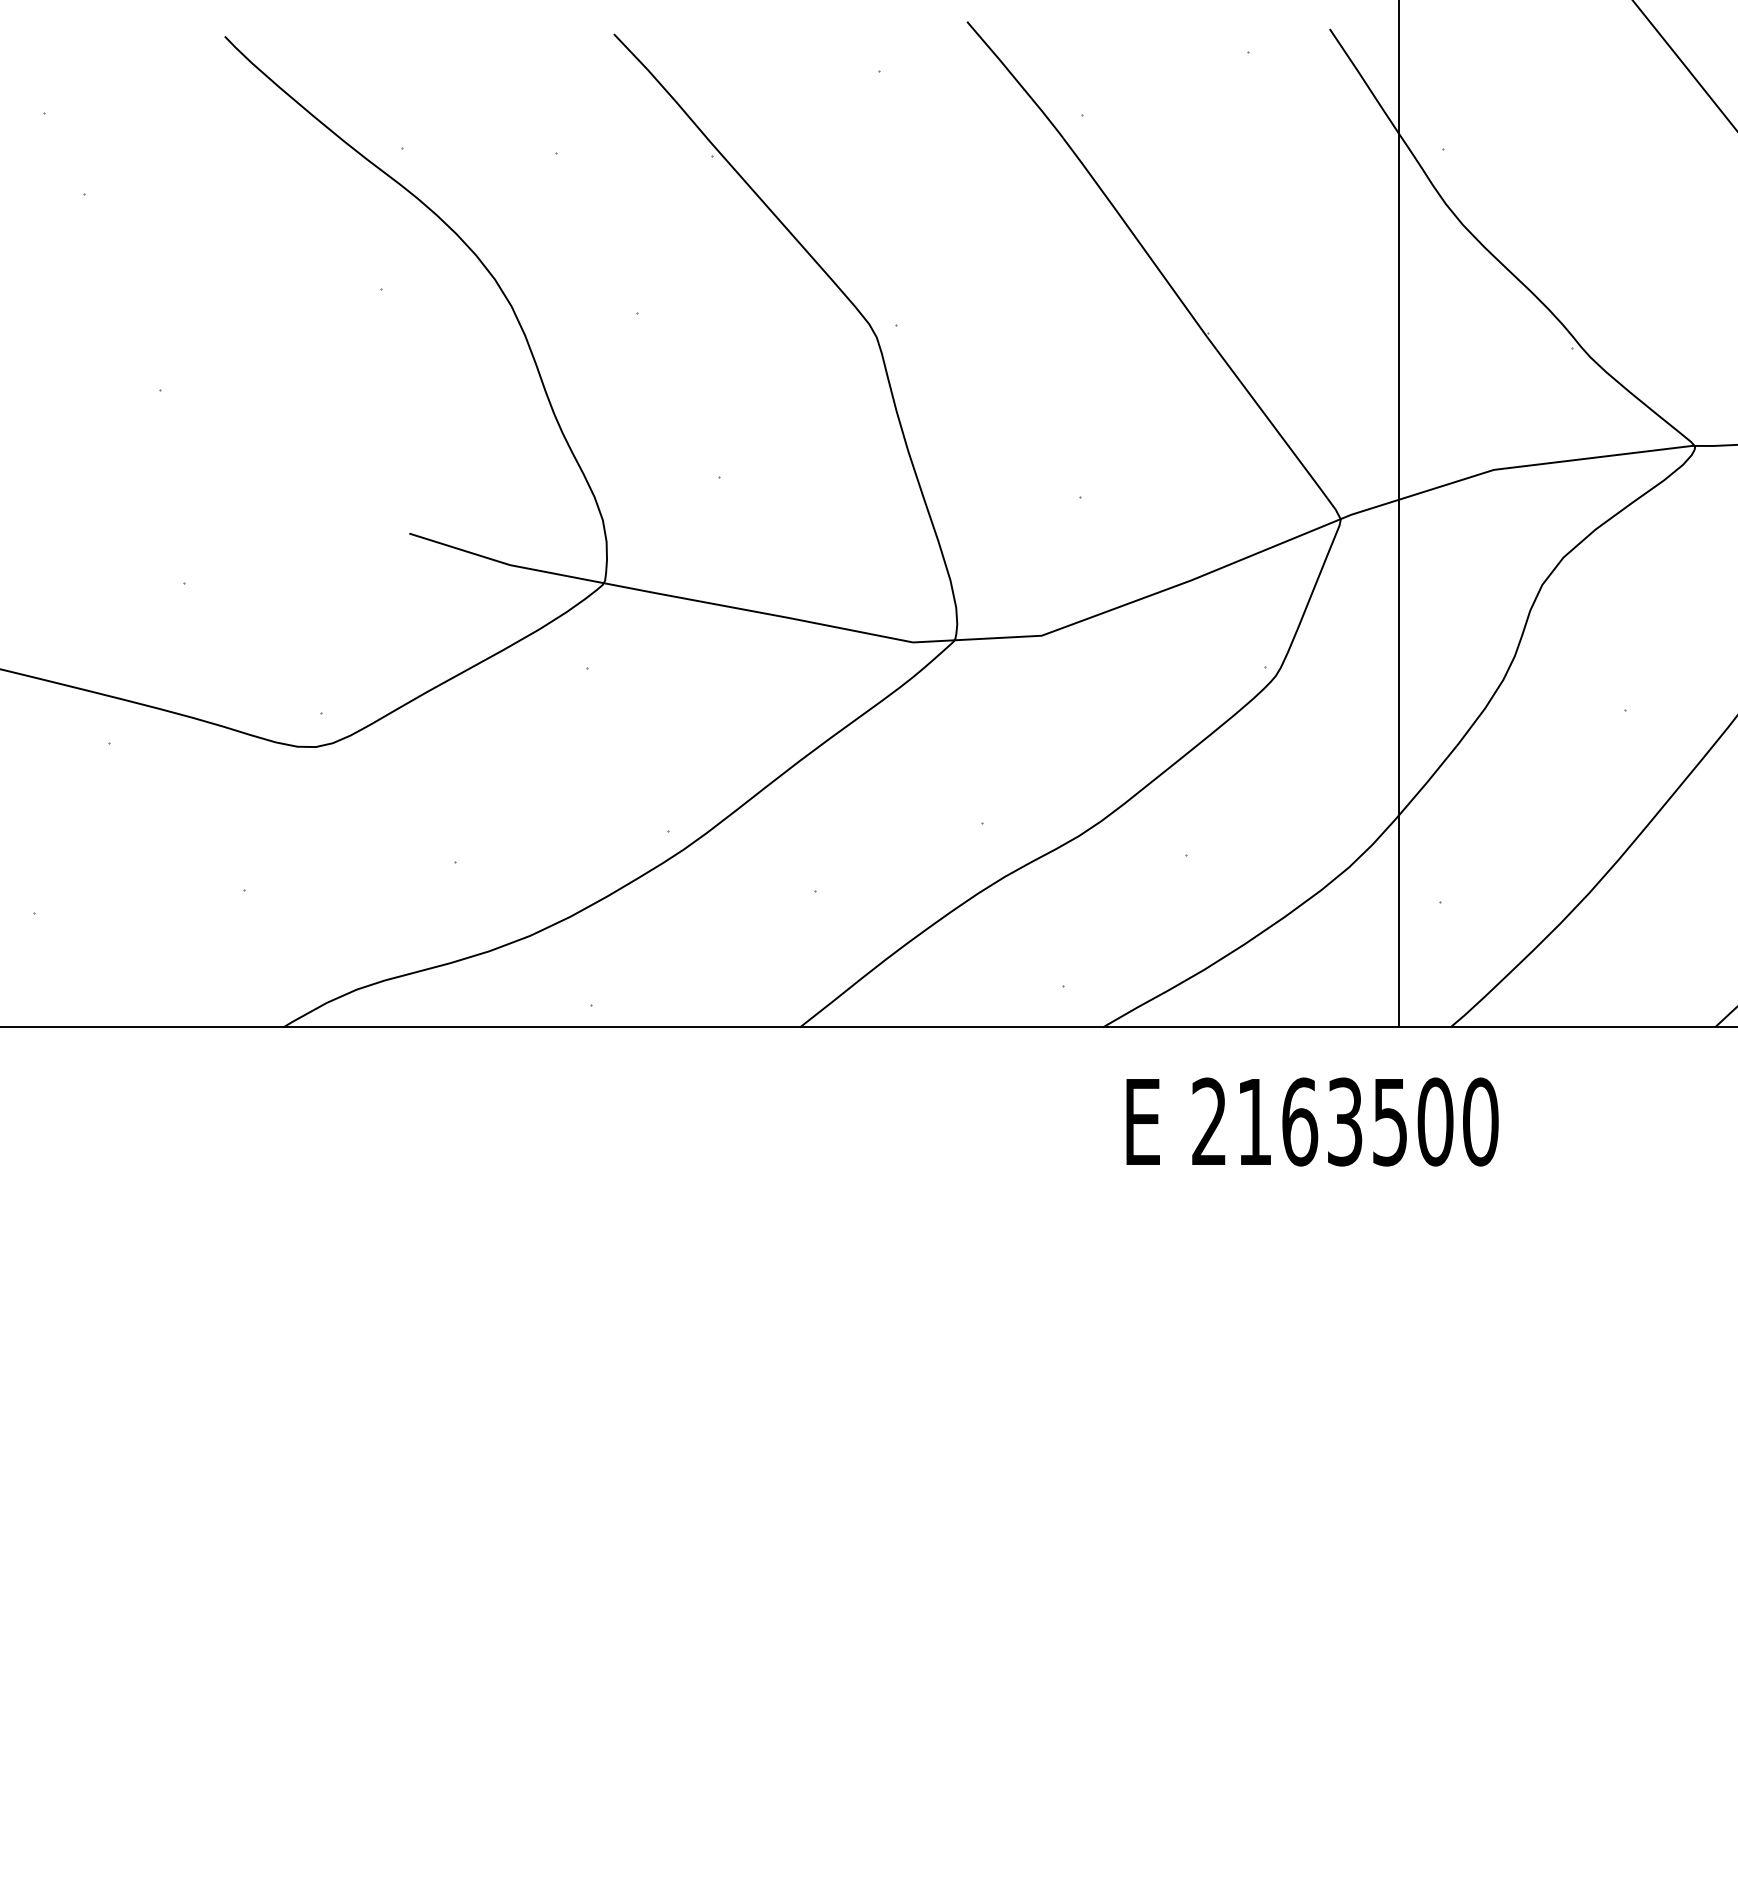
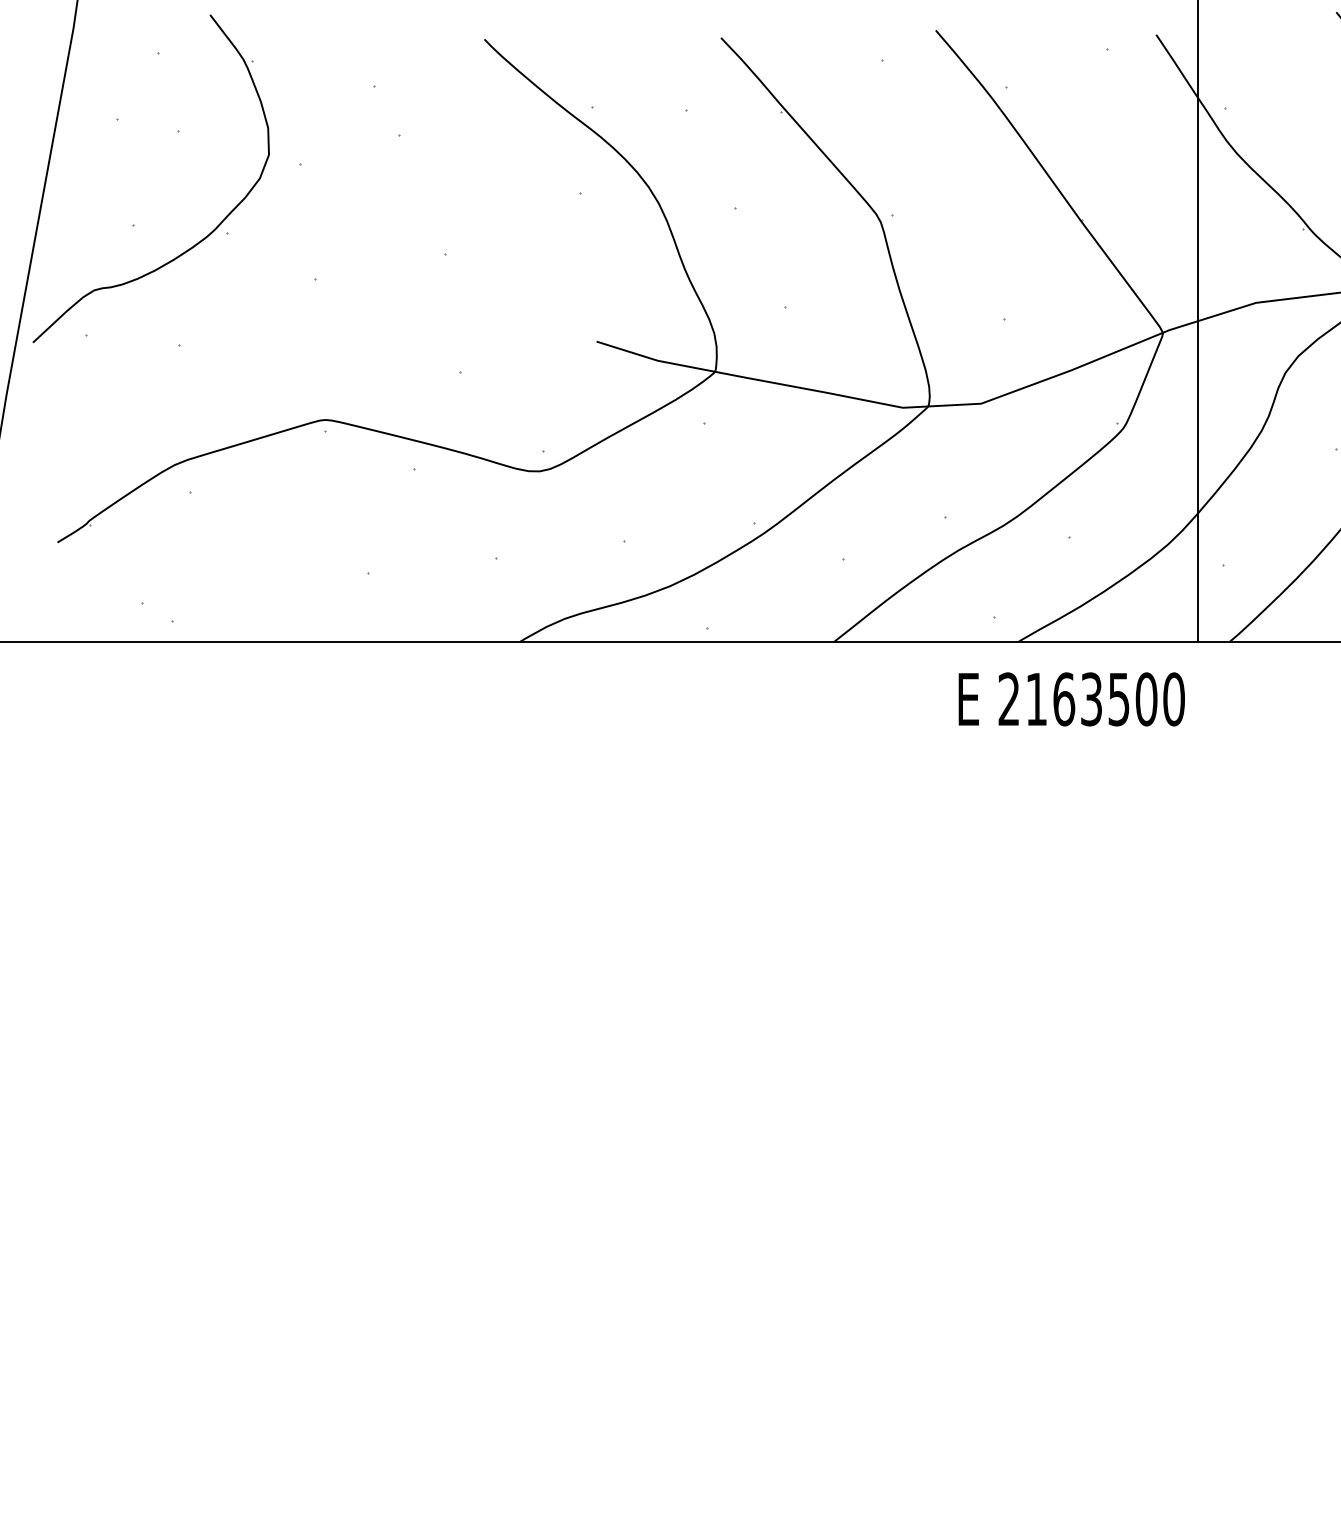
text: (1312, 1122) -> (1071, 699), moved

